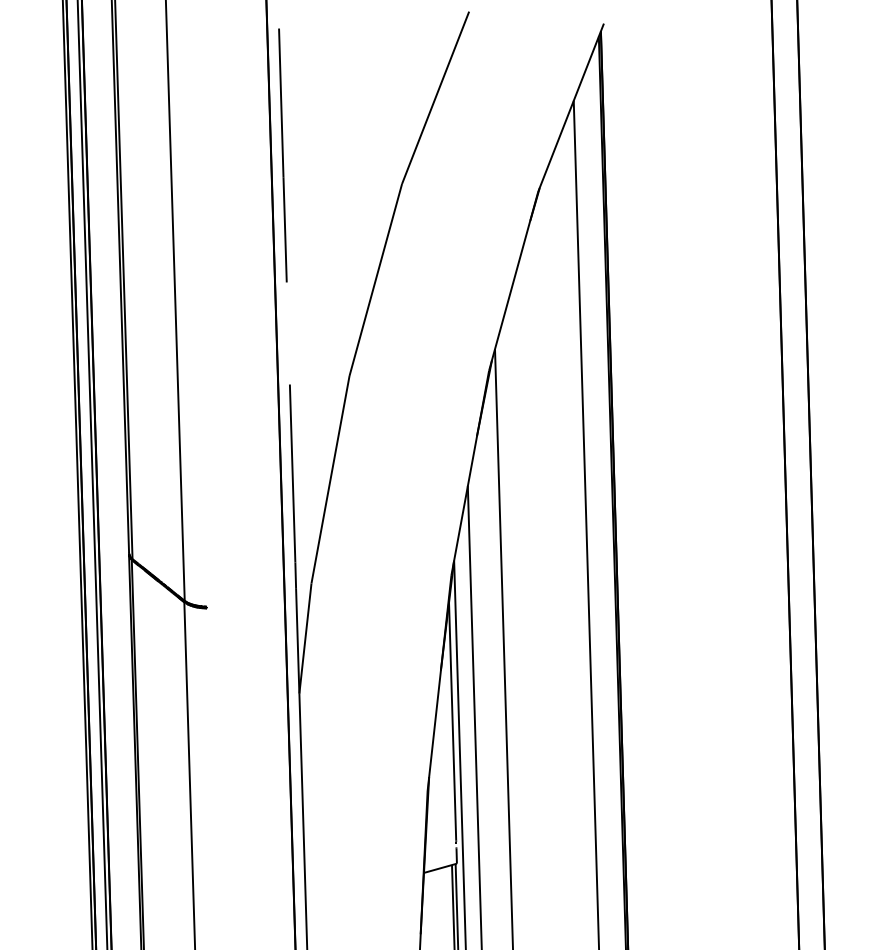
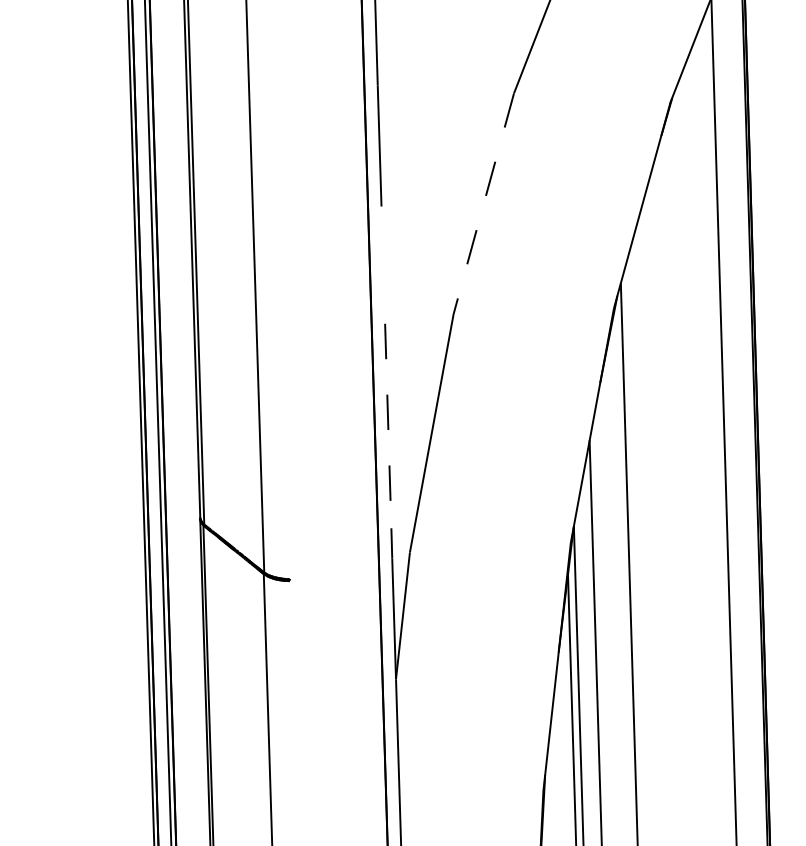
line: (375, 280) -> (483, 204), solid -> dashed
line: (292, 473) -> (388, 426), solid -> dashed

